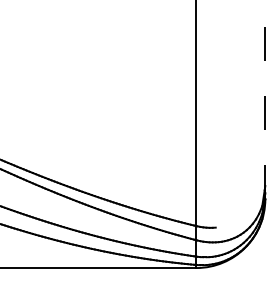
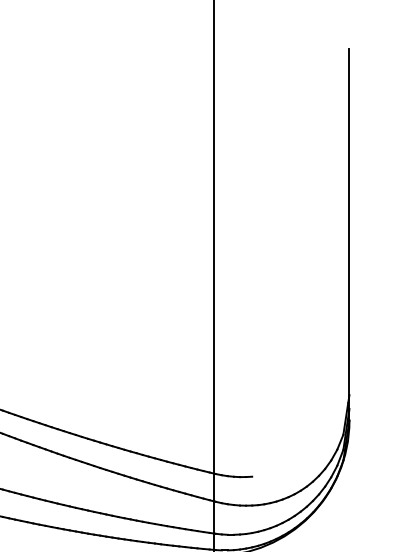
line: (265, 104) -> (349, 235), dashed -> solid

